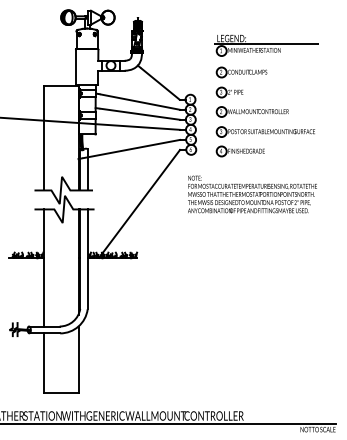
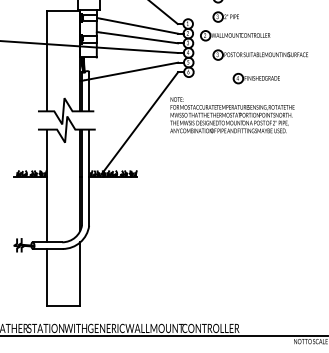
part: (251, 111) -> (234, 35), moved
part: (239, 151) -> (255, 78), moved
text: (252, 194) -> (232, 115), moved

